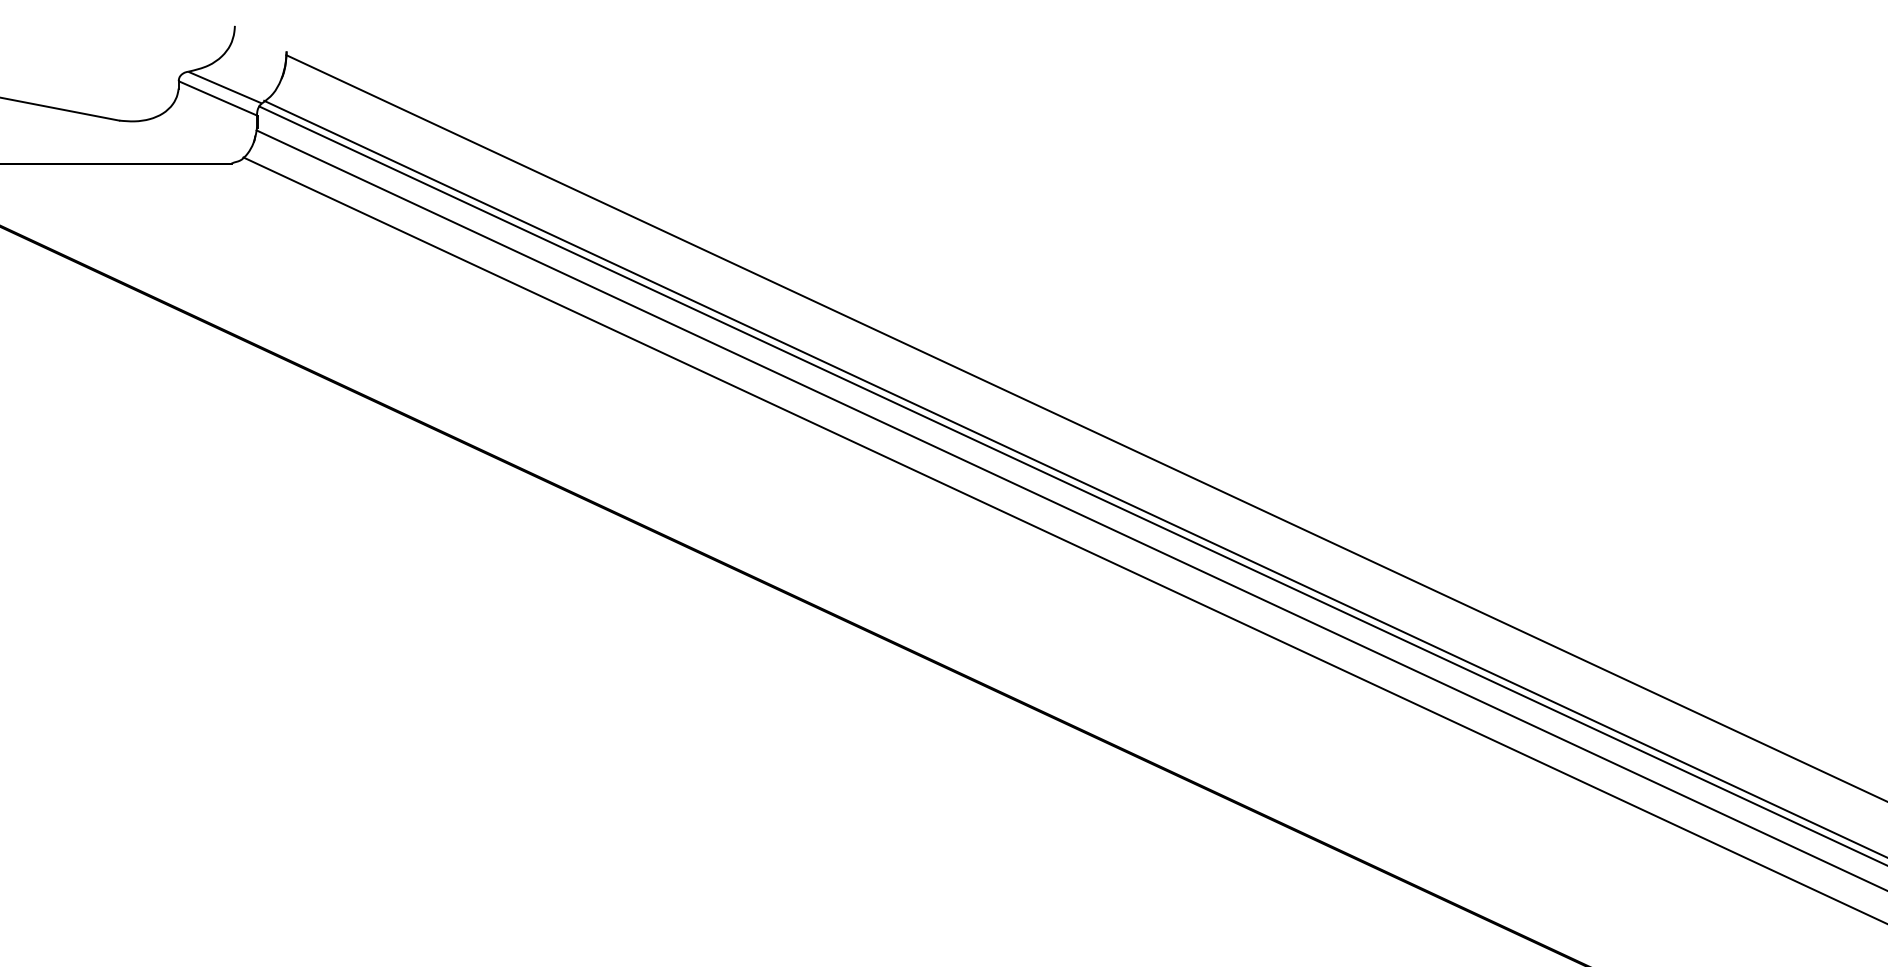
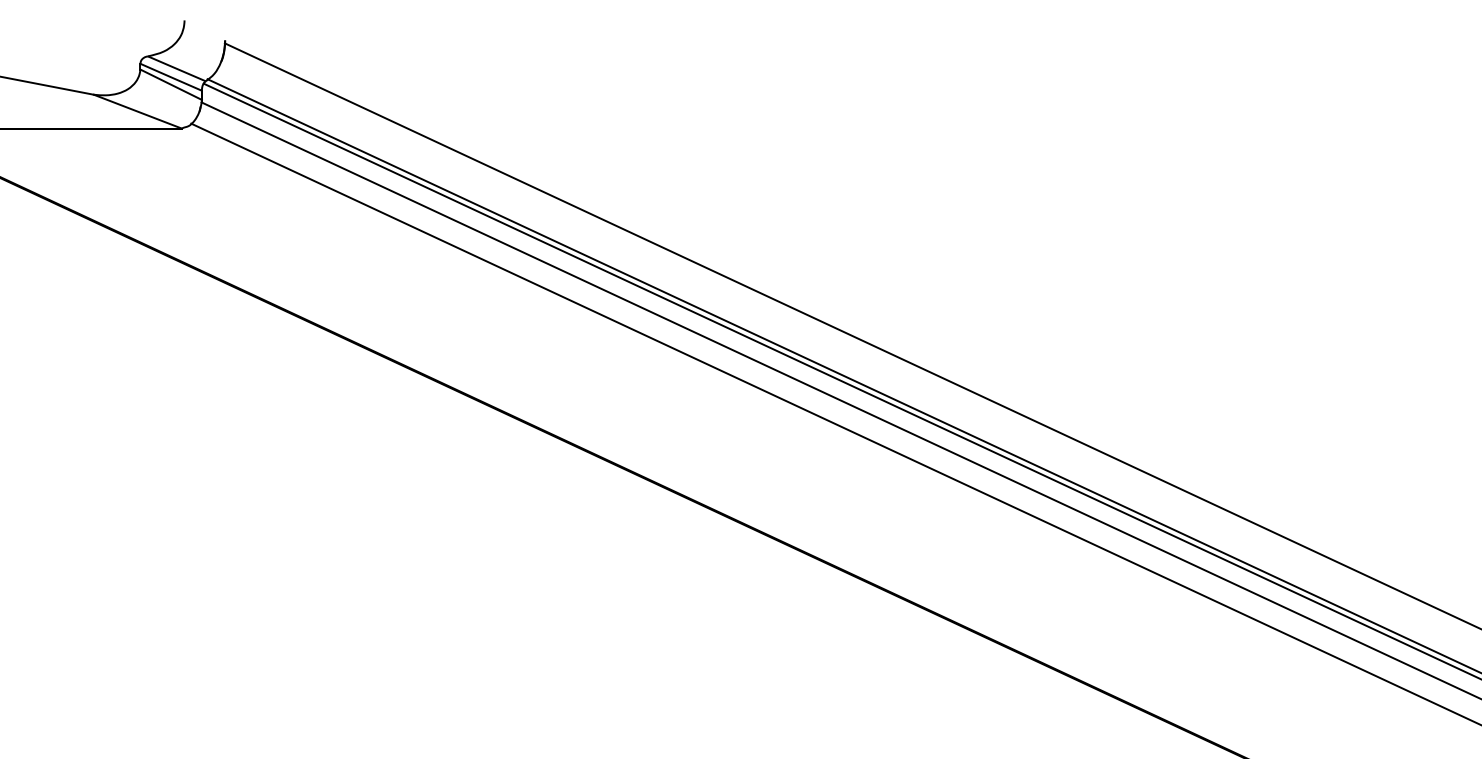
line: (217, 107) -> (170, 84), added
line: (175, 141) -> (137, 111), added

